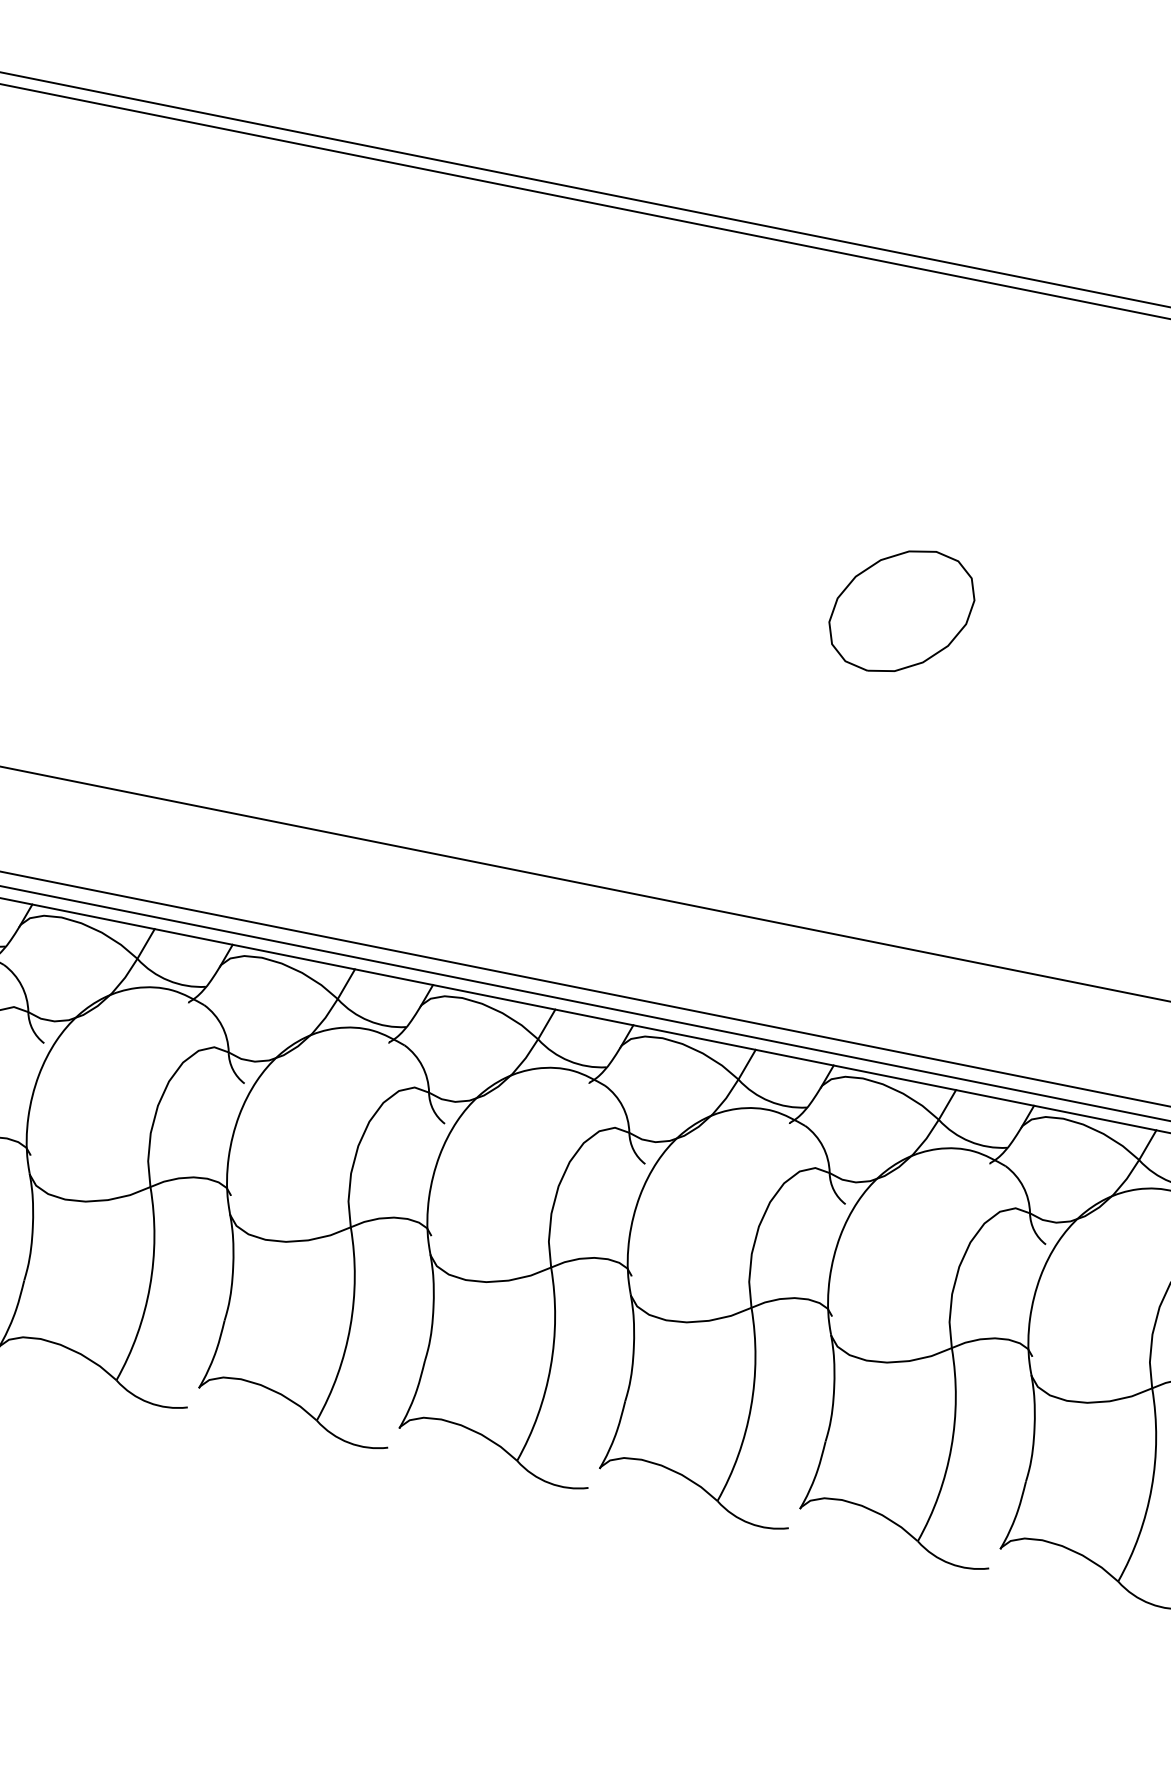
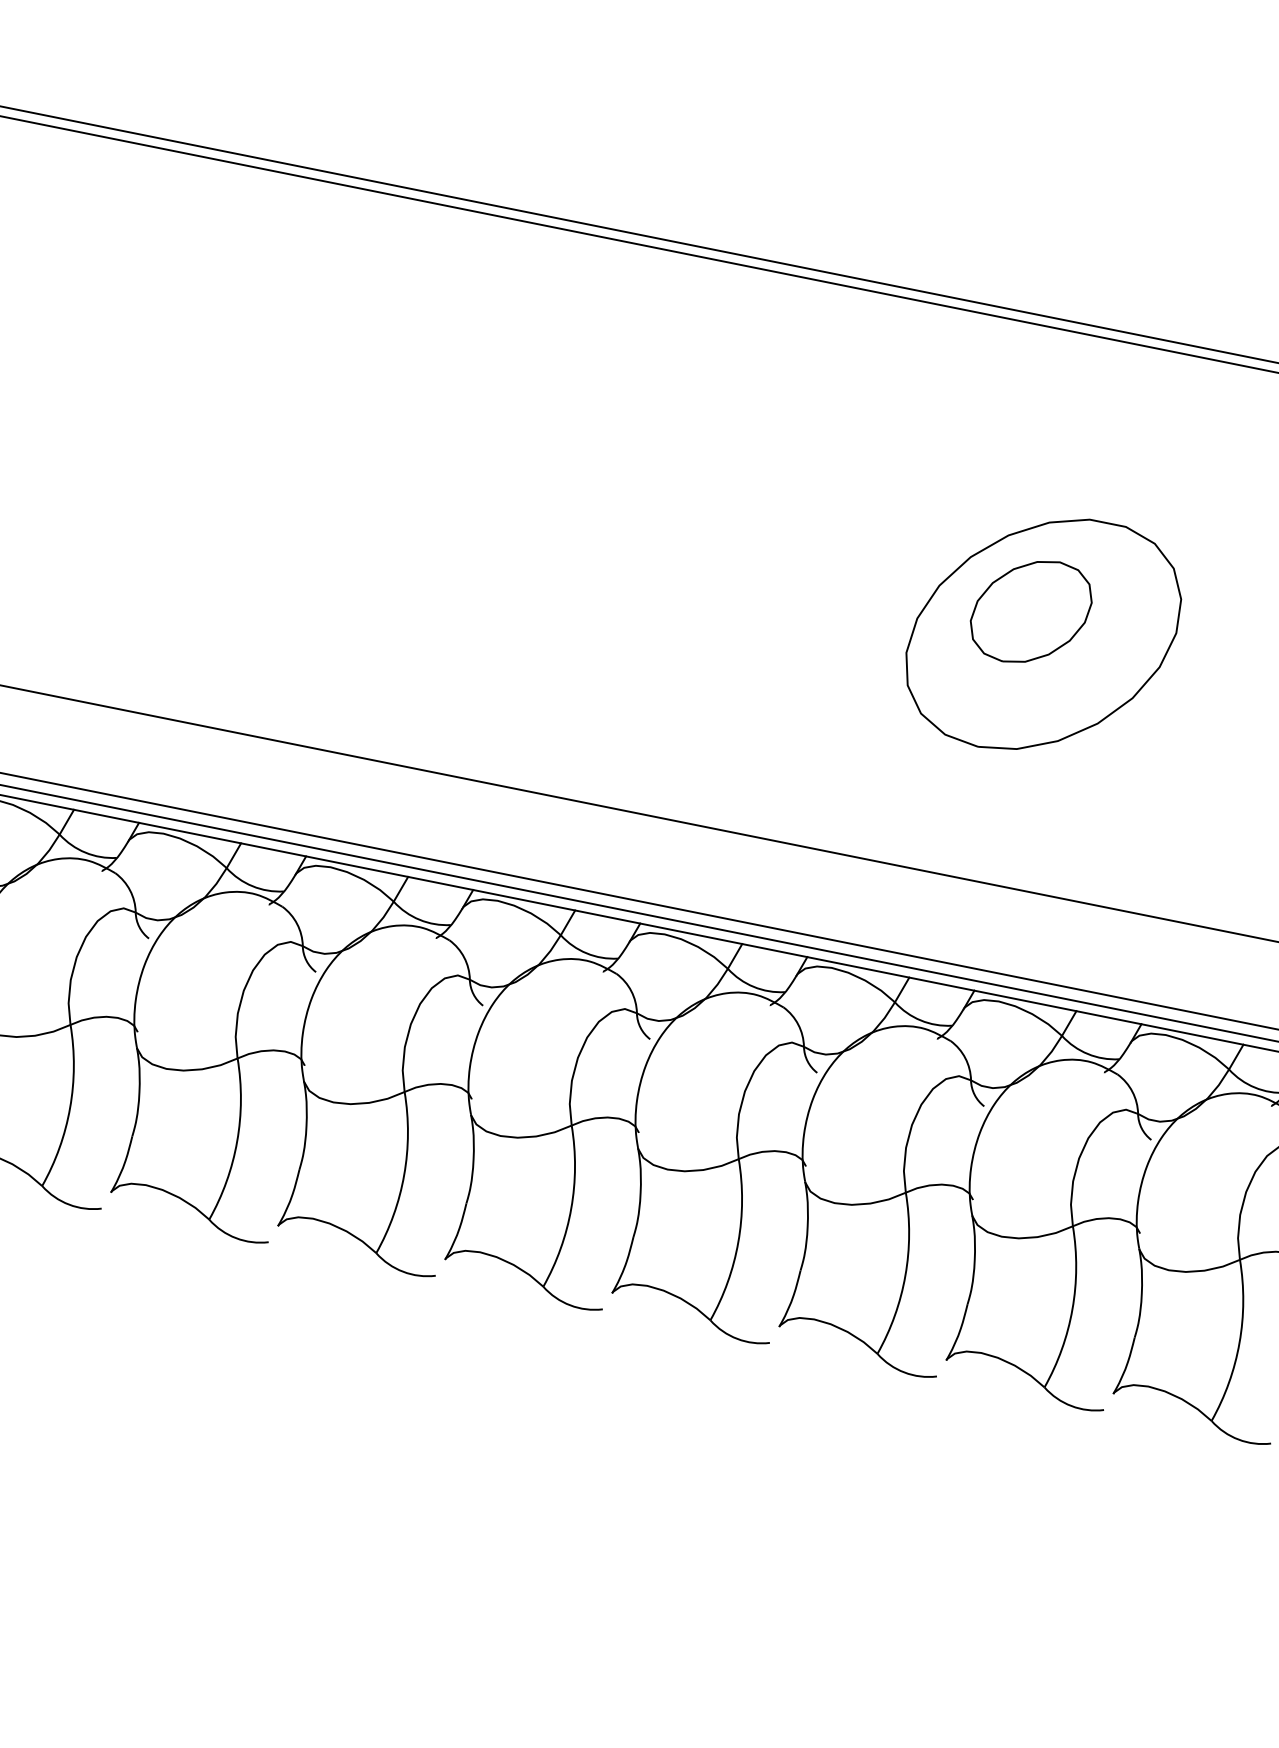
part: (916, 637) -> (1043, 633), added

